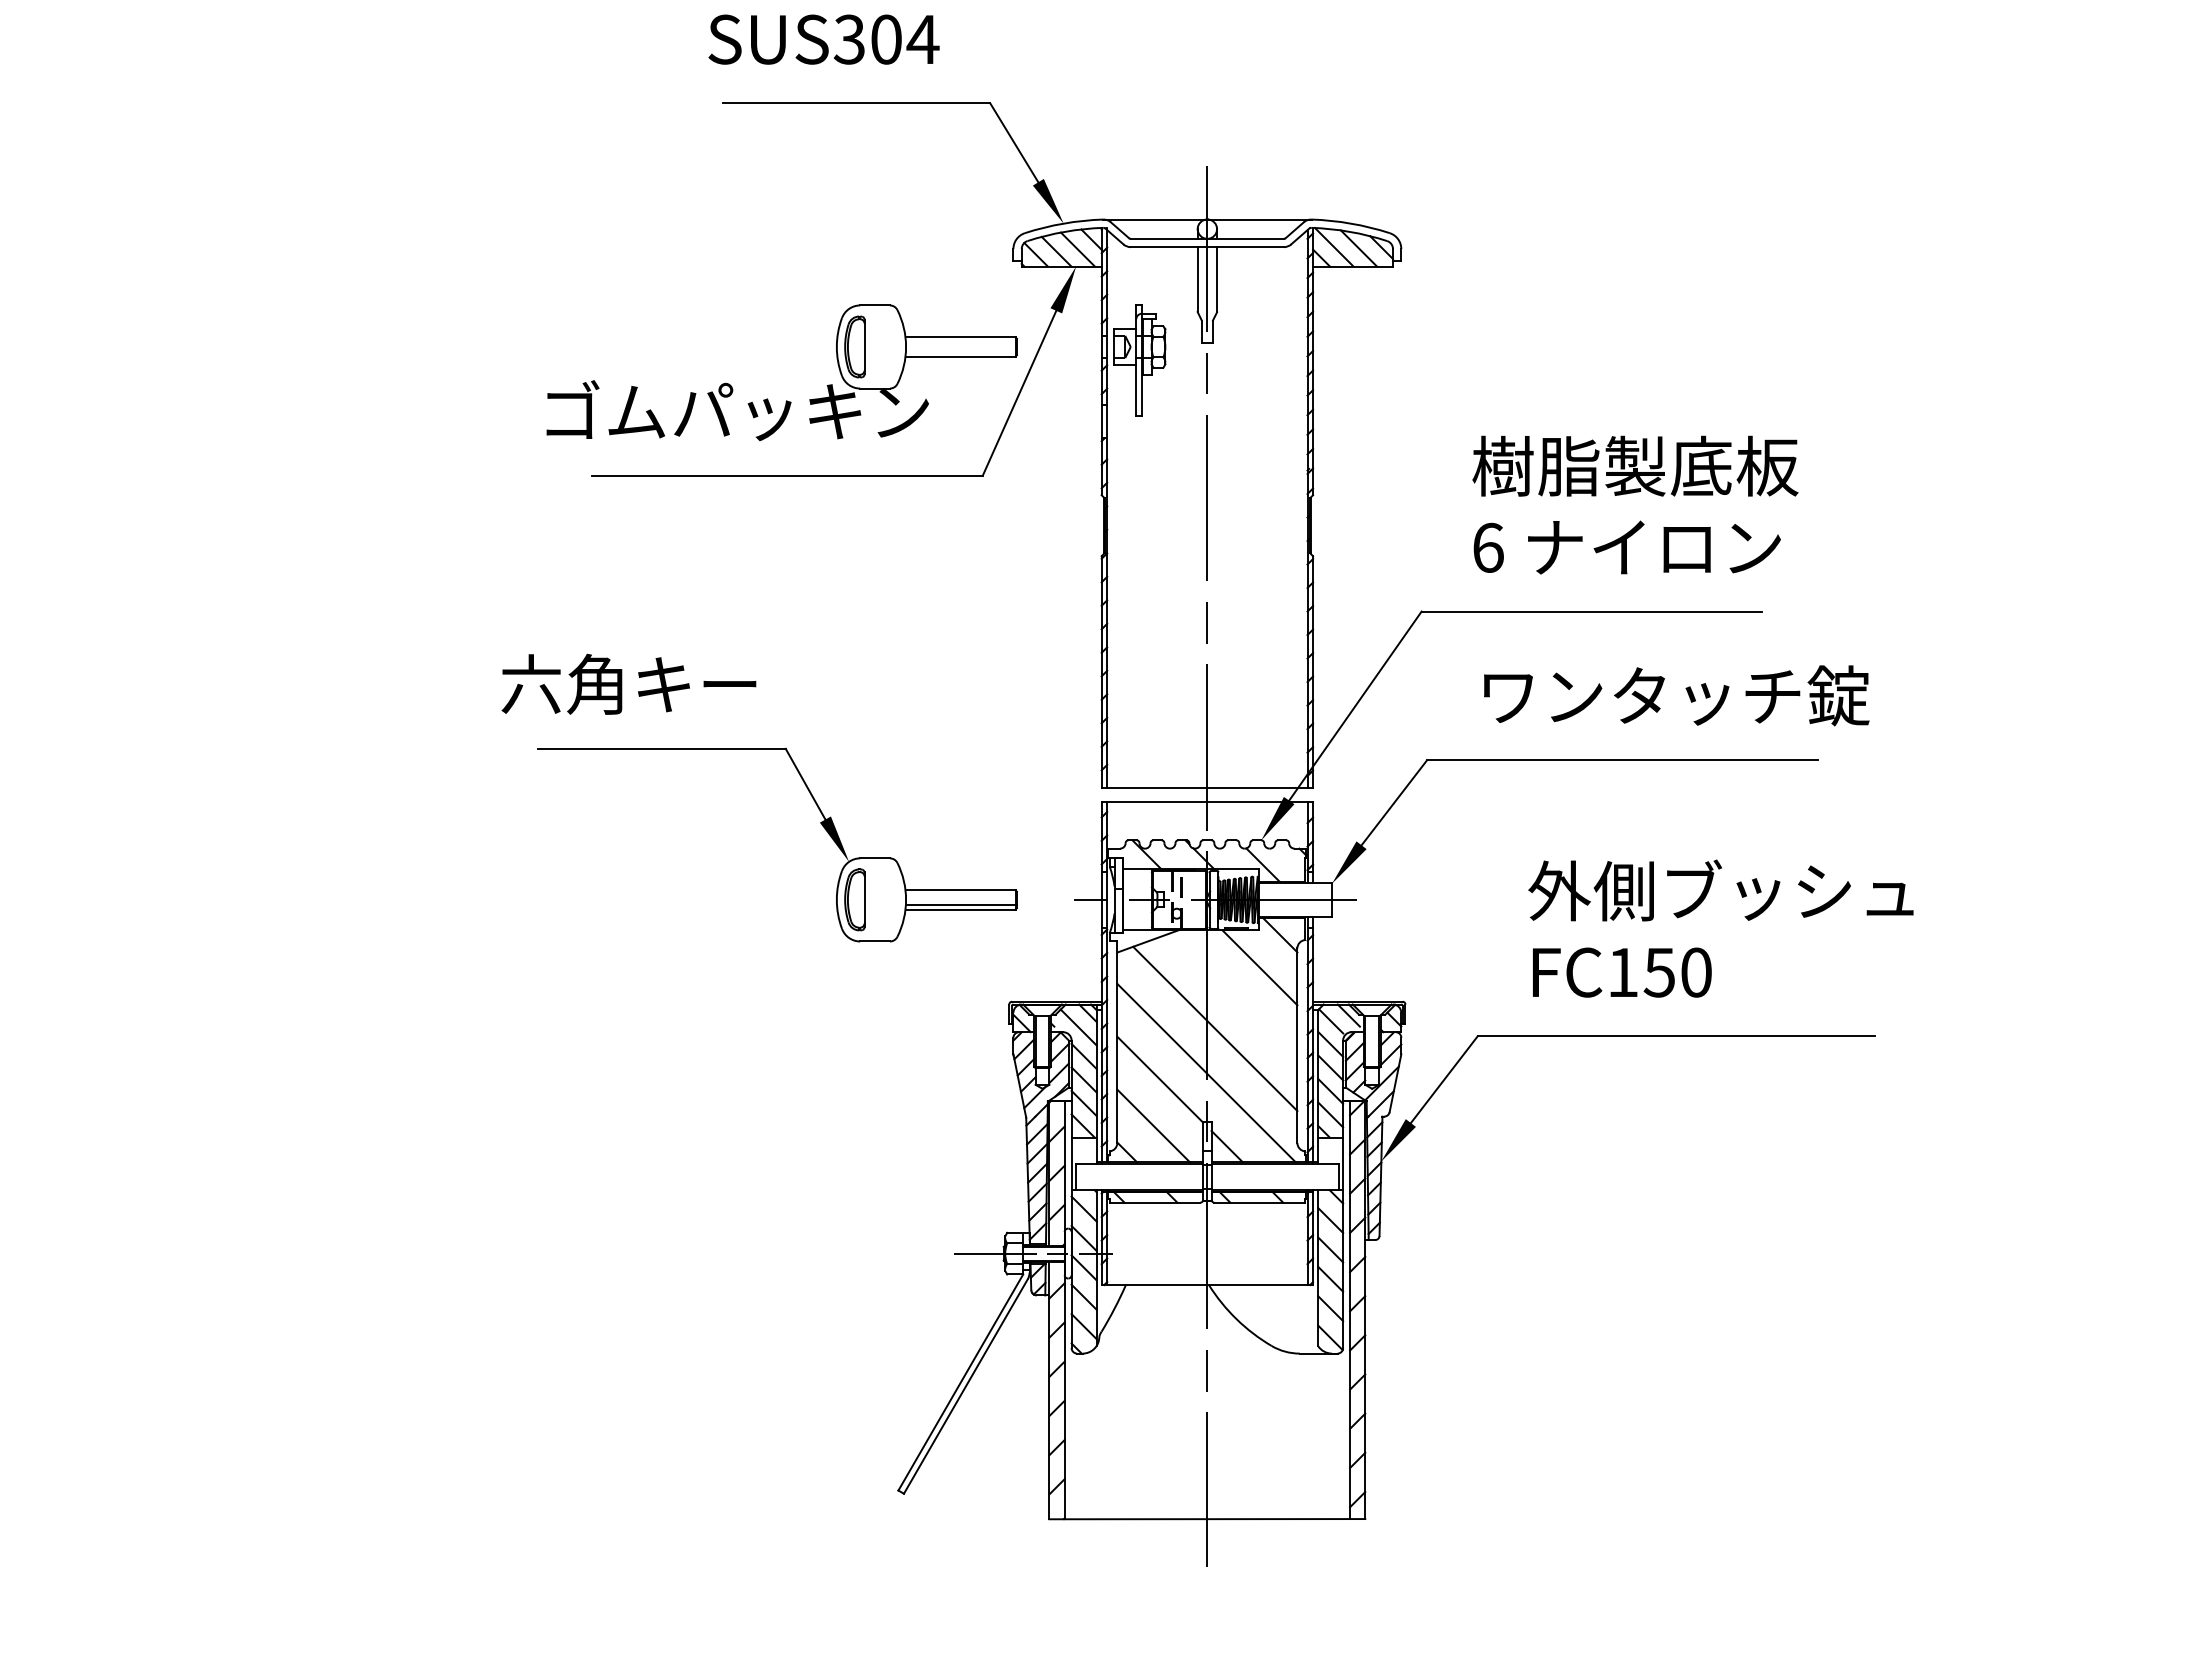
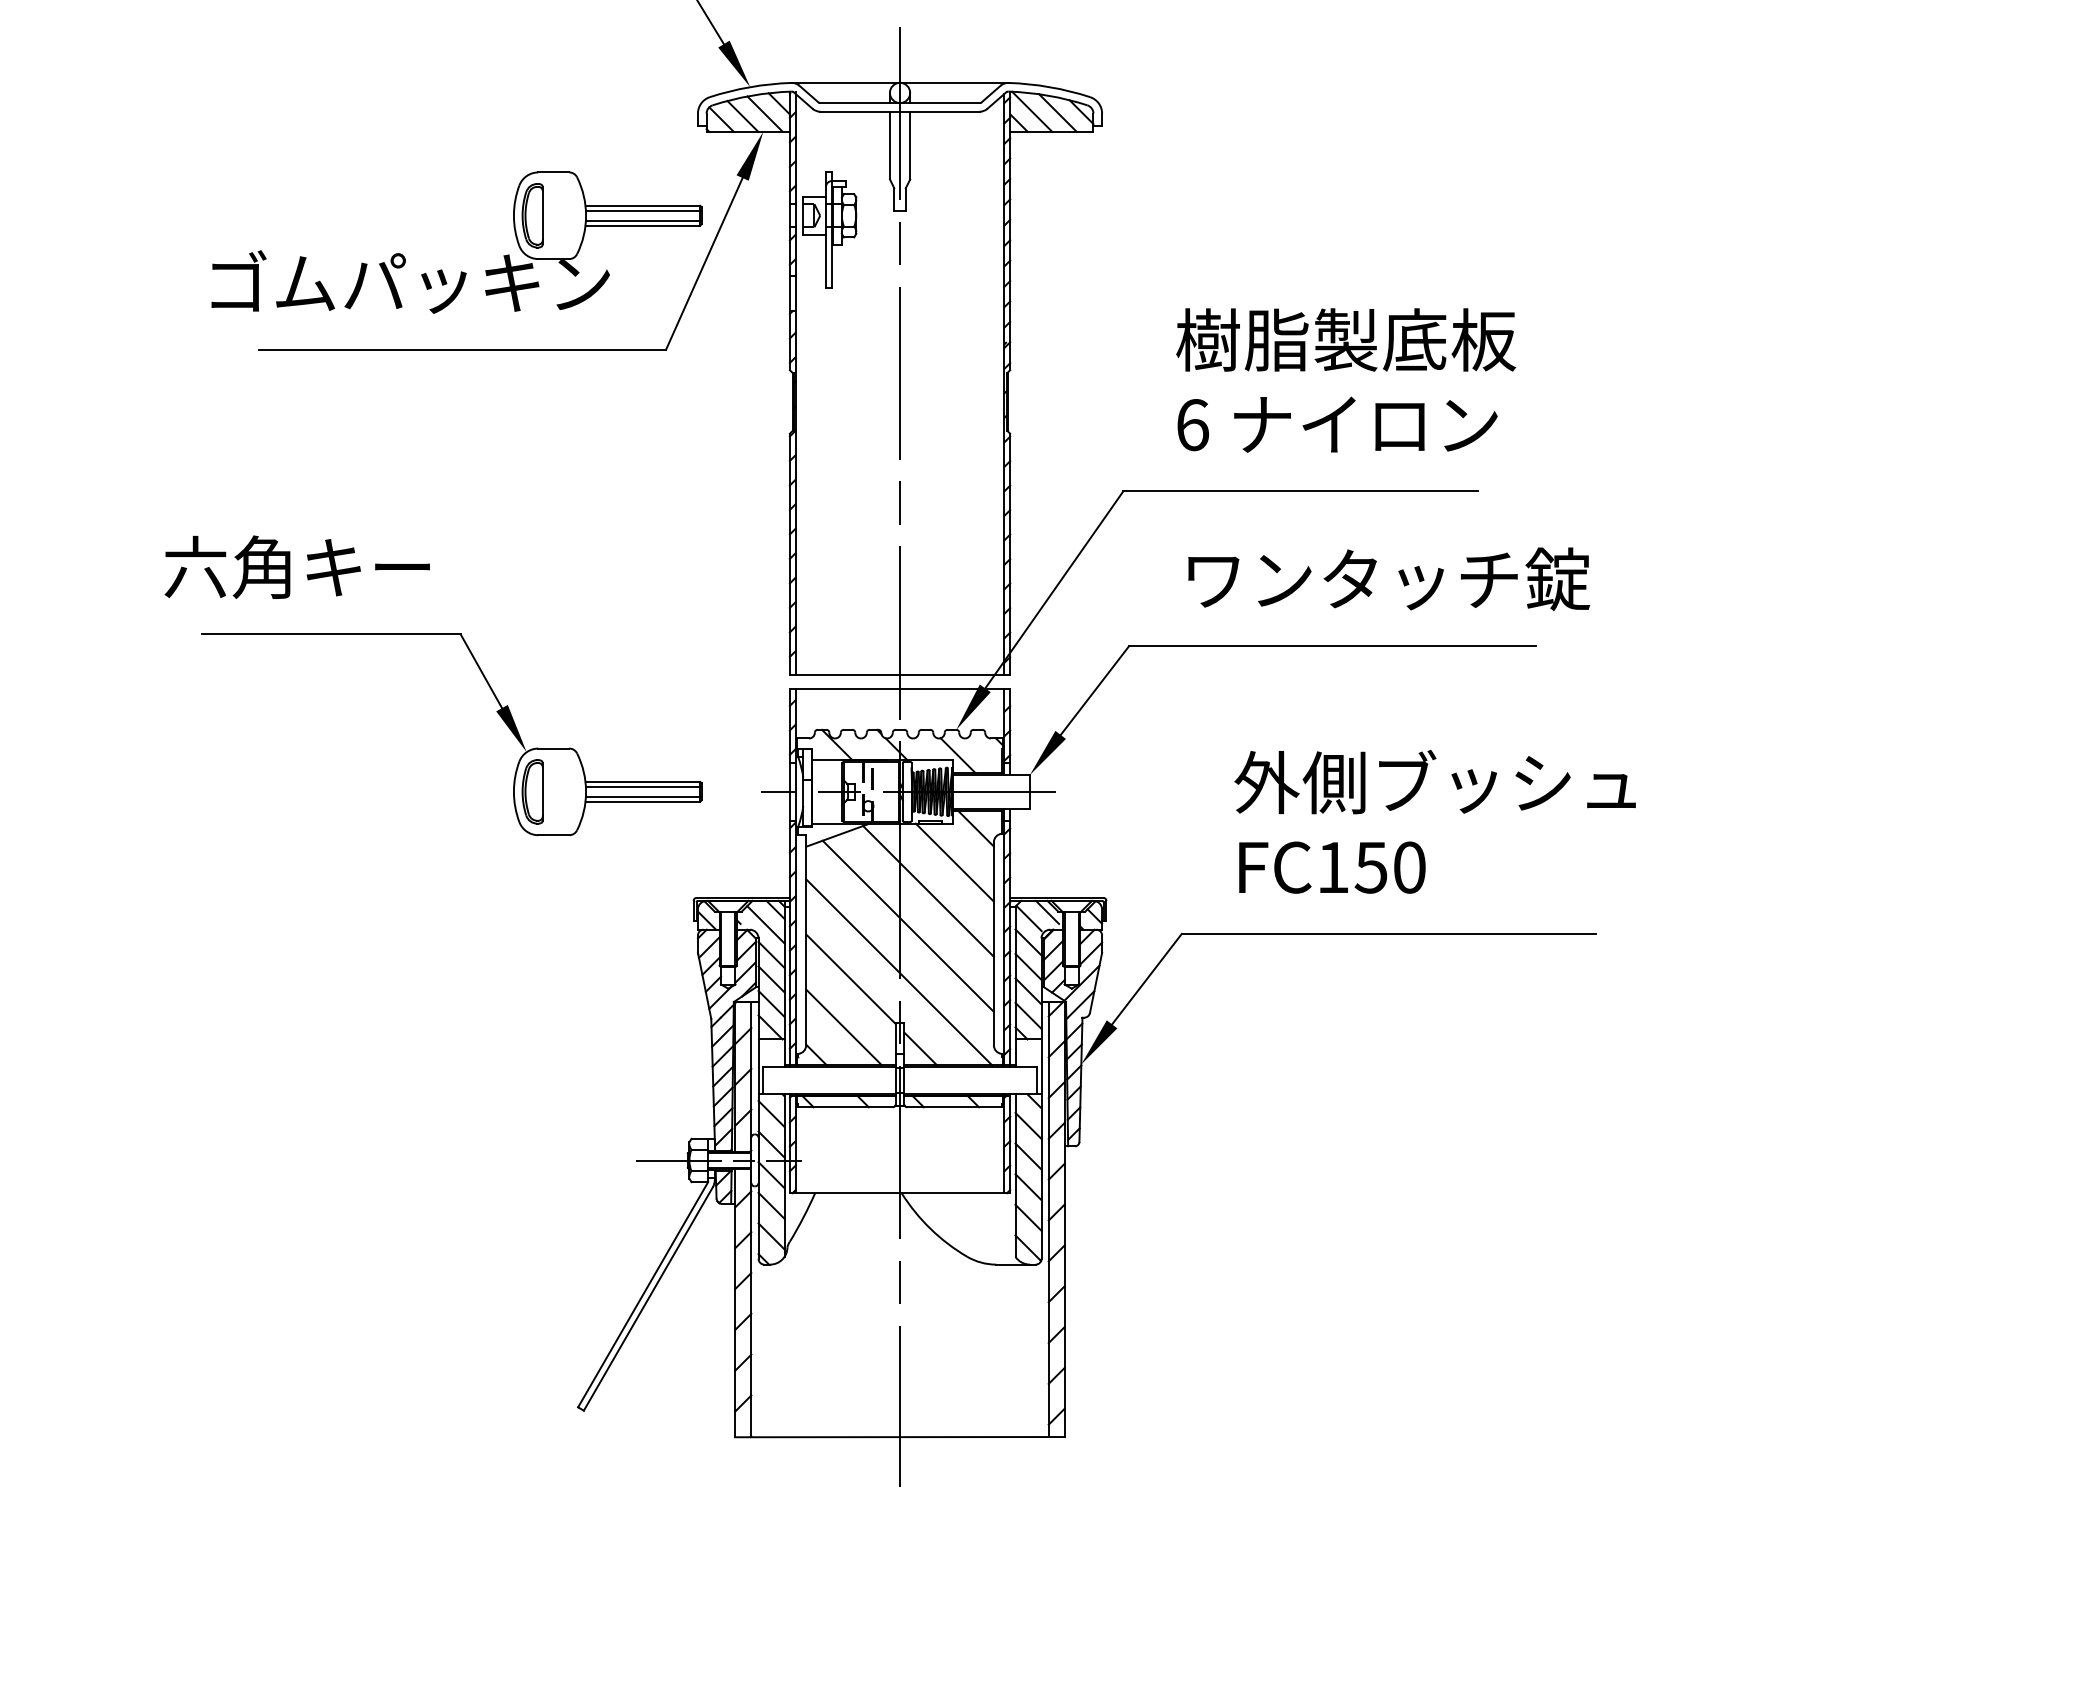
line: (961, 342) -> (643, 211), added
line: (960, 351) -> (642, 220), added
line: (961, 895) -> (643, 787), added
line: (1234, 995) -> (928, 891), added

